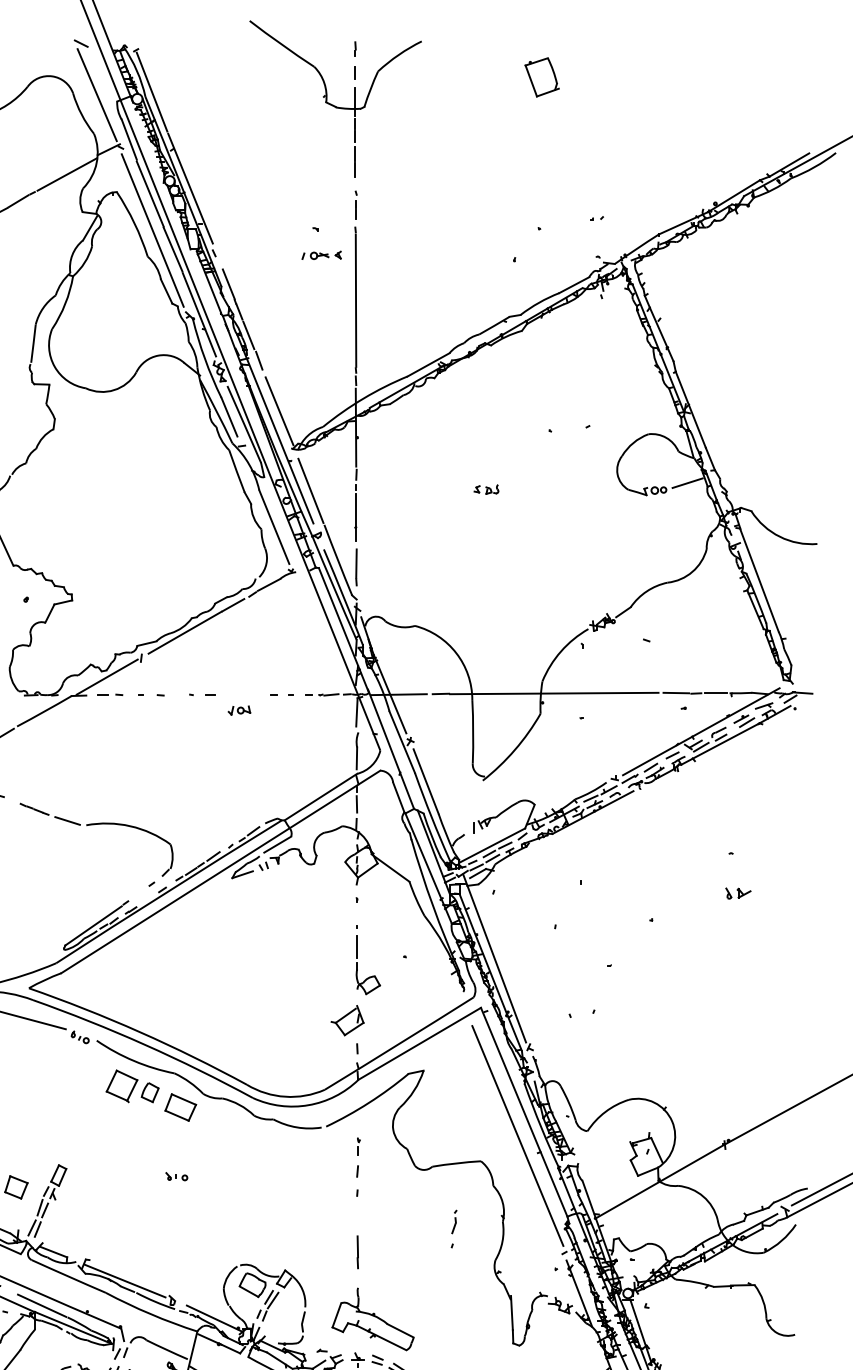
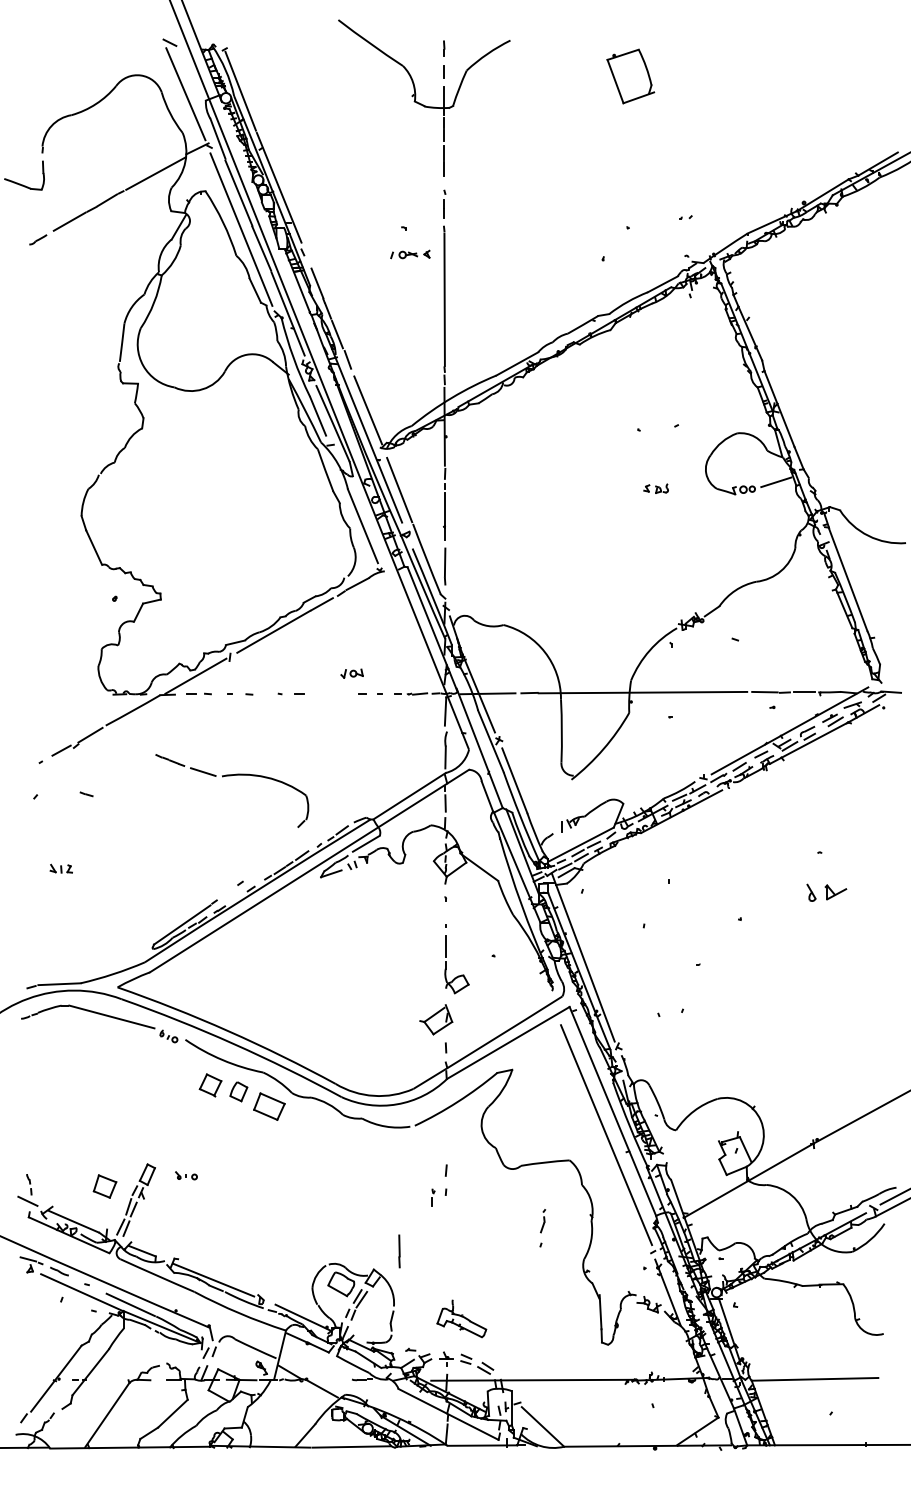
part: (541, 77) -> (630, 76), size x1.4
part: (485, 489) -> (655, 488), moved
part: (238, 710) -> (351, 673), moved
part: (95, 825) -> (231, 776), moved
part: (738, 893) -> (827, 892), size x1.6
part: (121, 1086) -> (210, 1085), size x0.7
part: (358, 1146) -> (433, 1197), moved
part: (176, 1176) -> (186, 1175), moved
line: (357, 1252) -> (399, 1251), moved
part: (372, 1319) -> (461, 1318), size x0.6

